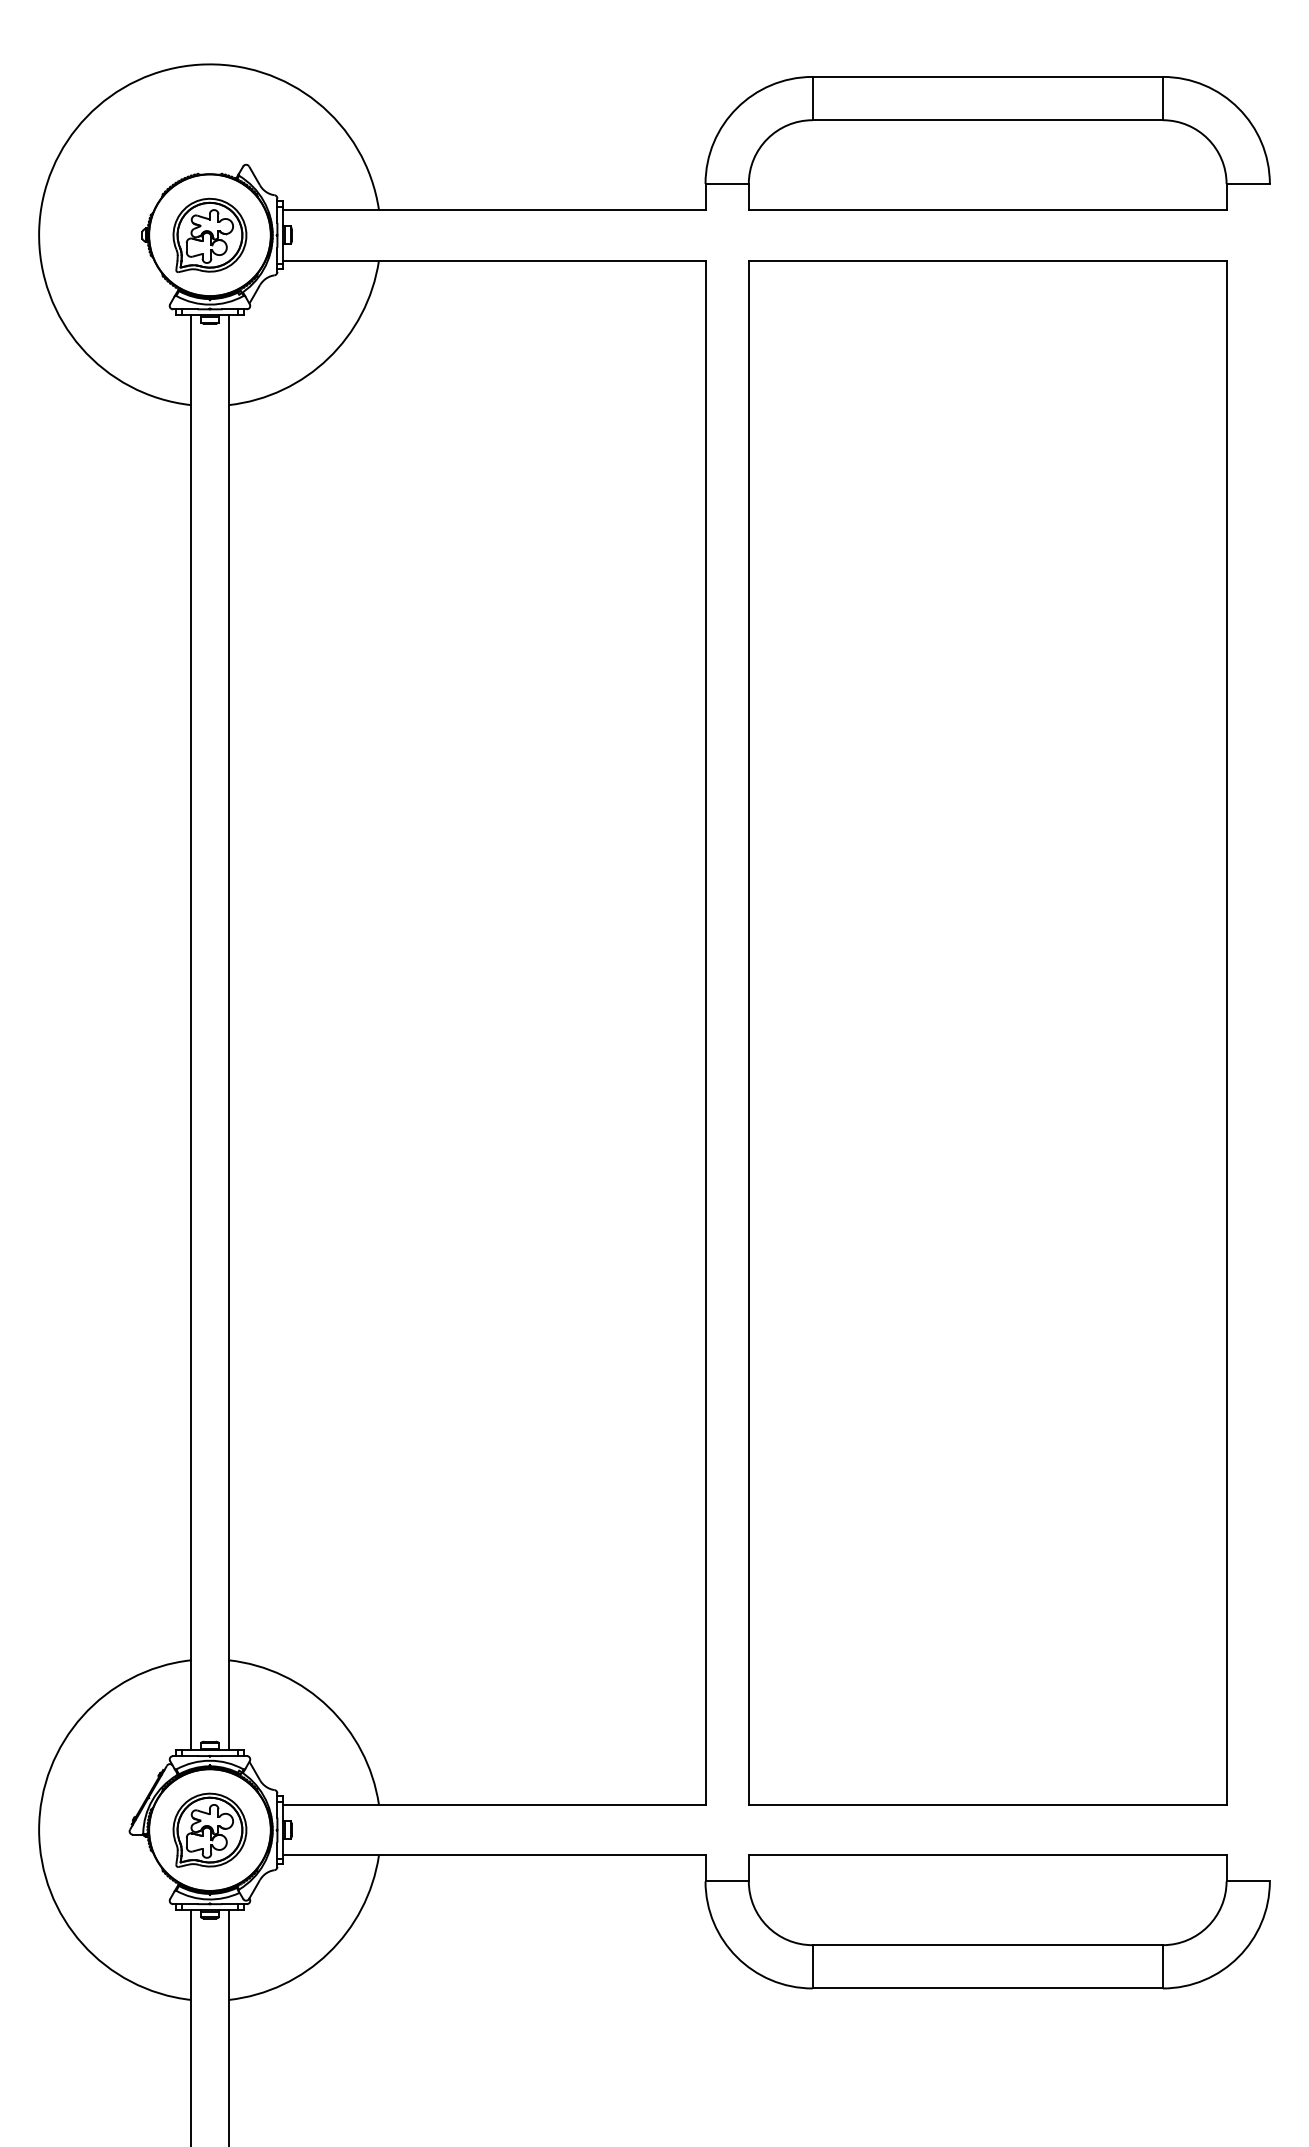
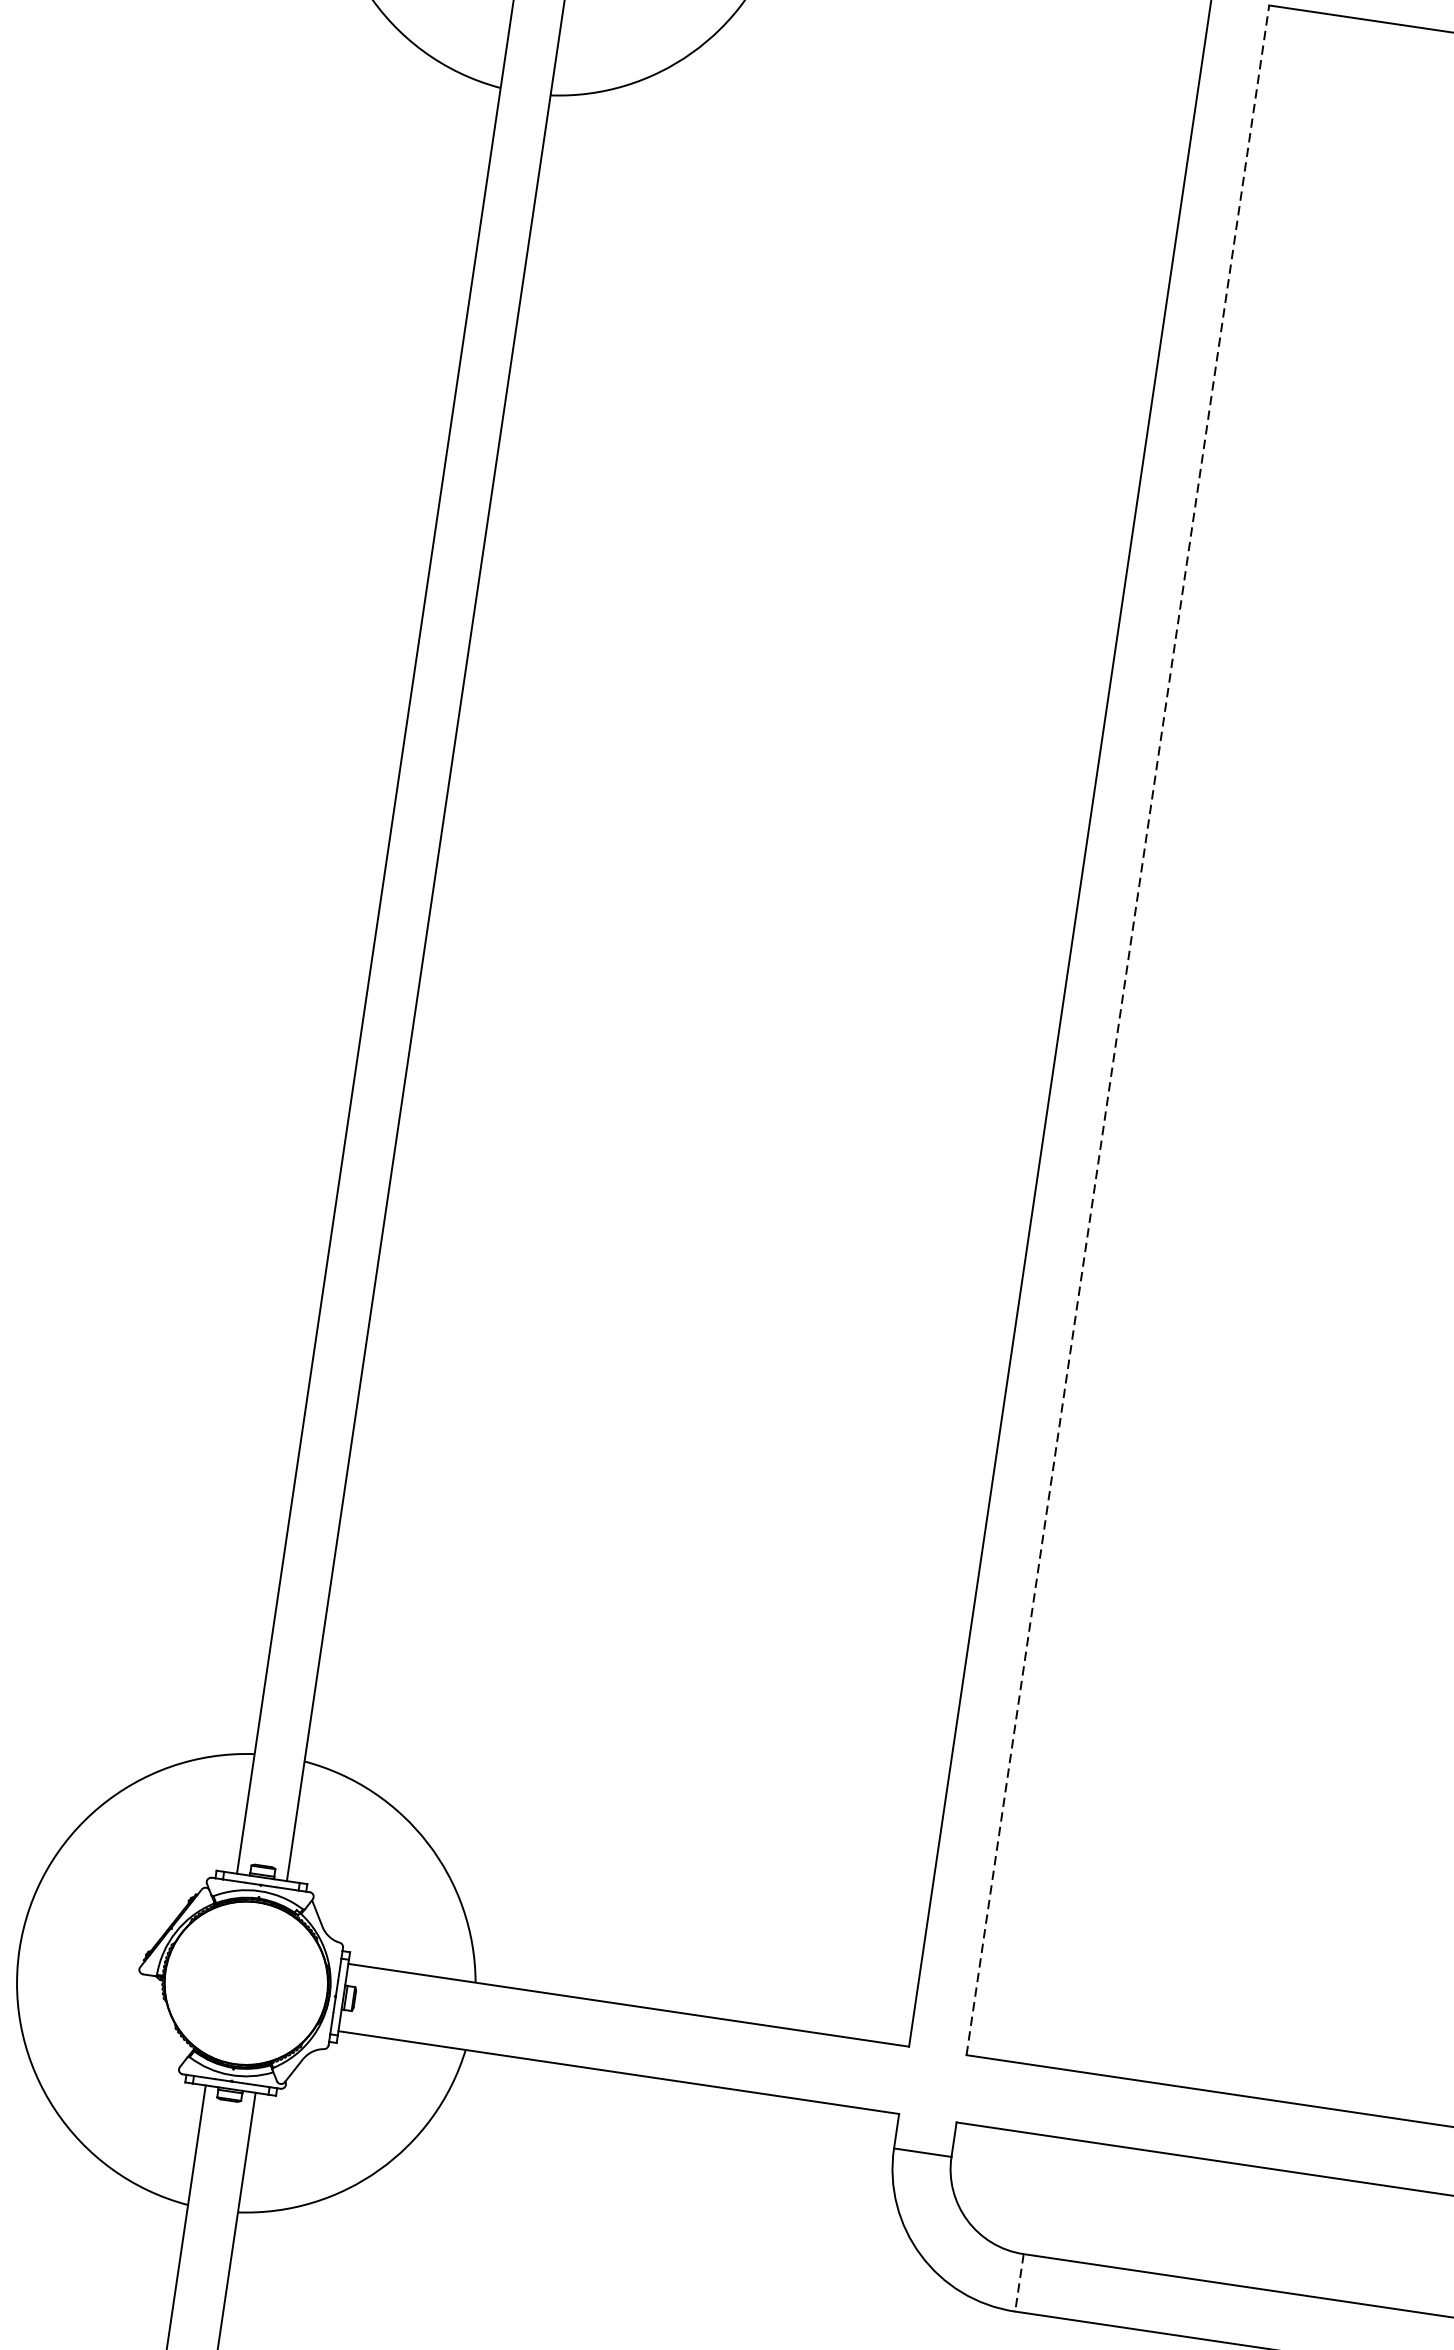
line: (748, 1032) -> (1117, 1030), solid -> dashed
part: (209, 1829) -> (245, 1982), removed
line: (812, 1966) -> (1019, 2282), solid -> dashed

